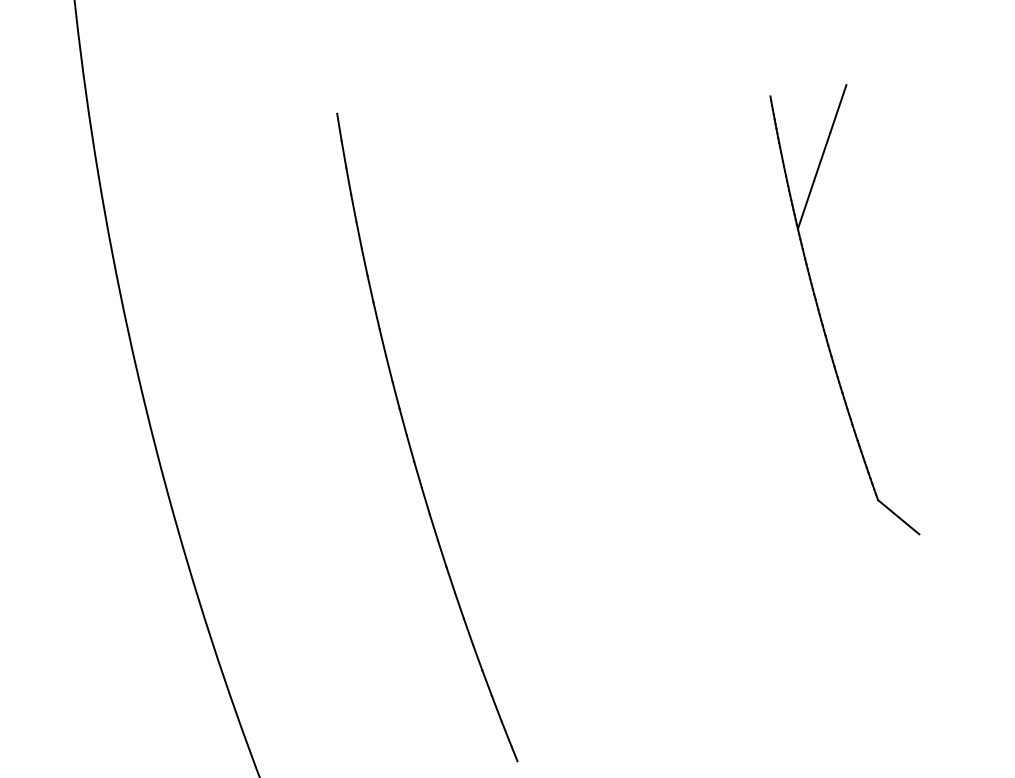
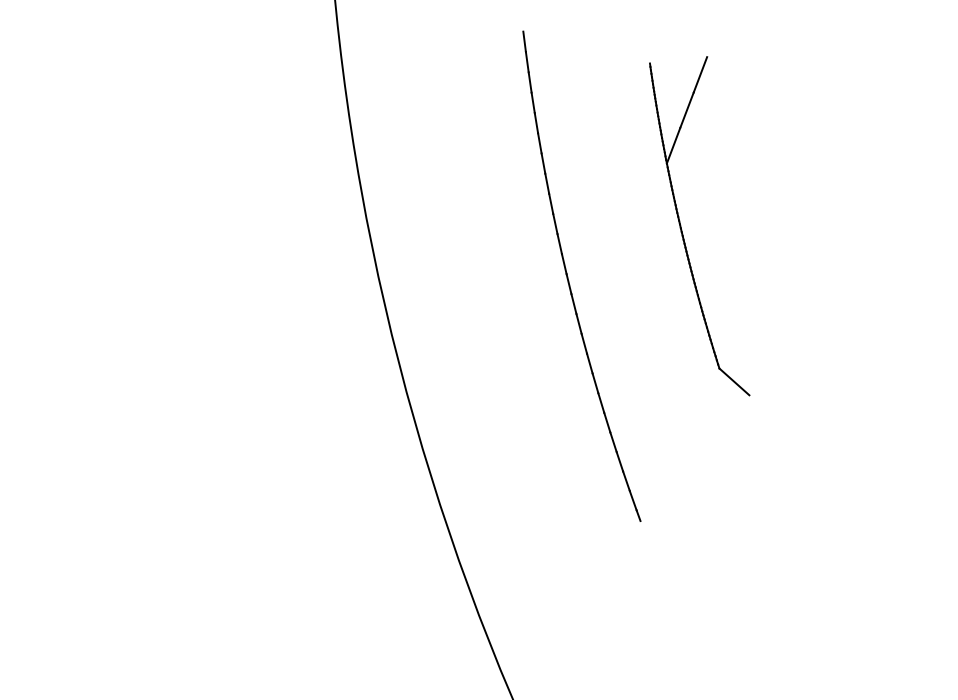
part: (821, 316) -> (682, 229), moved

